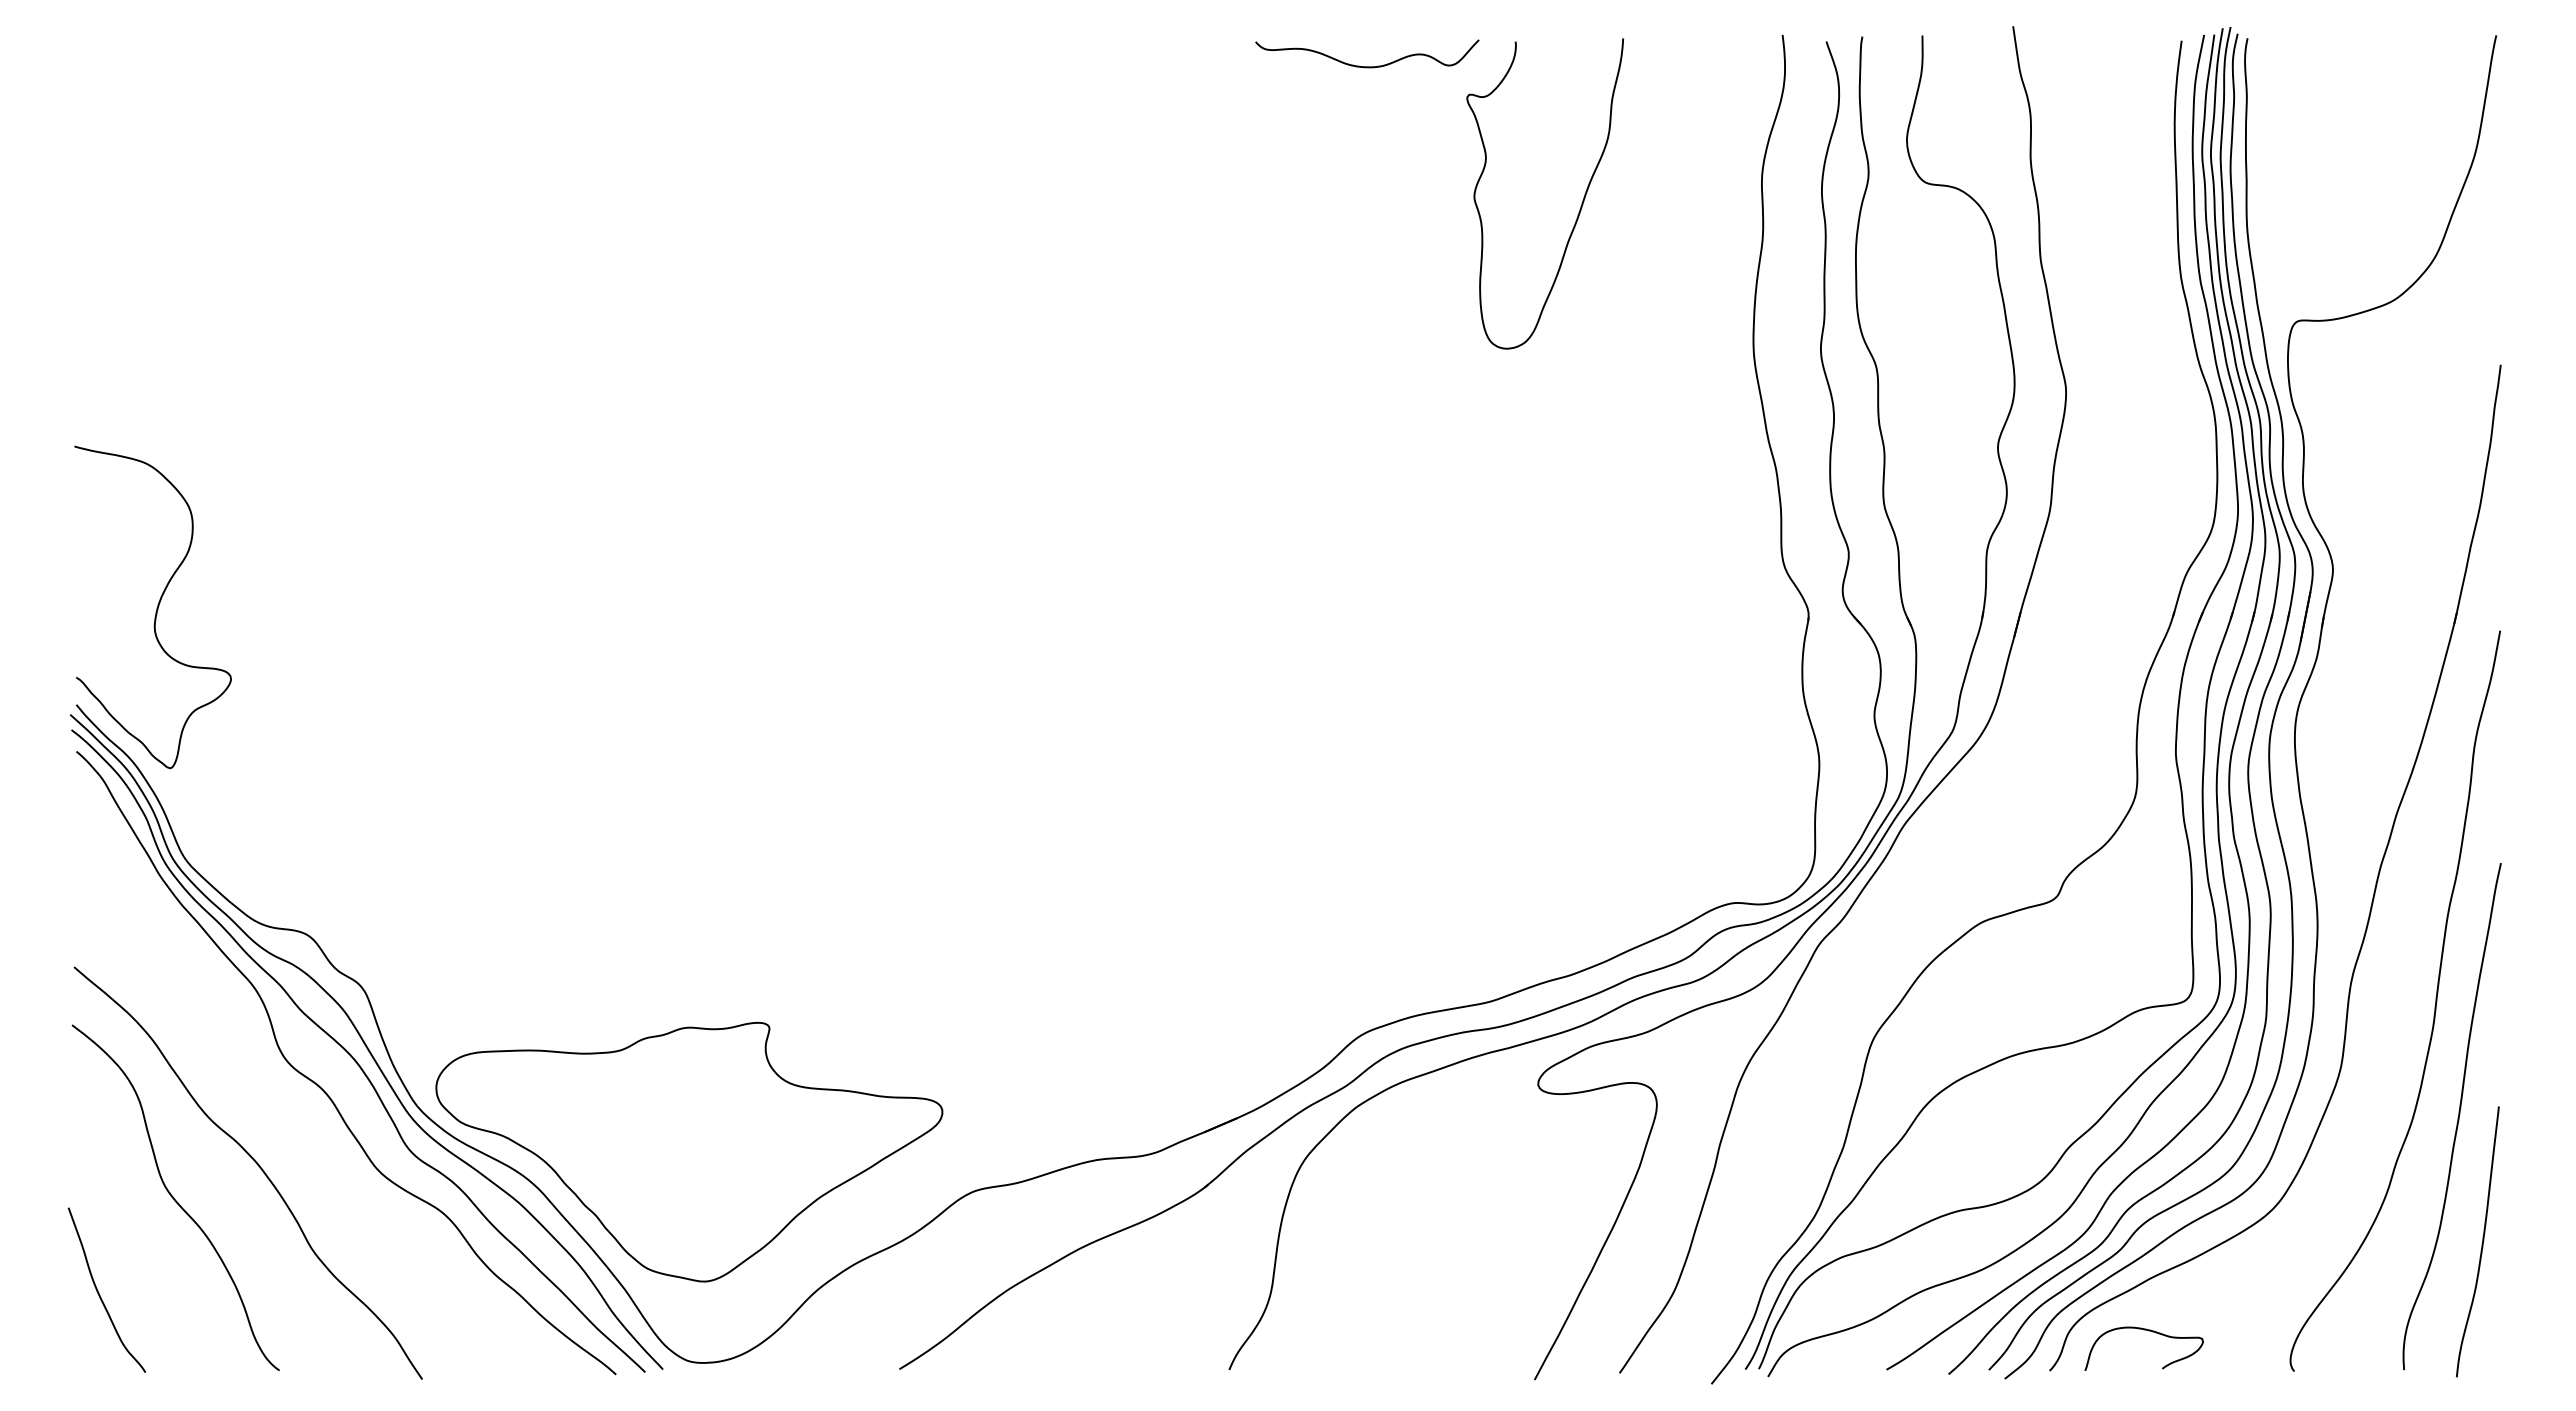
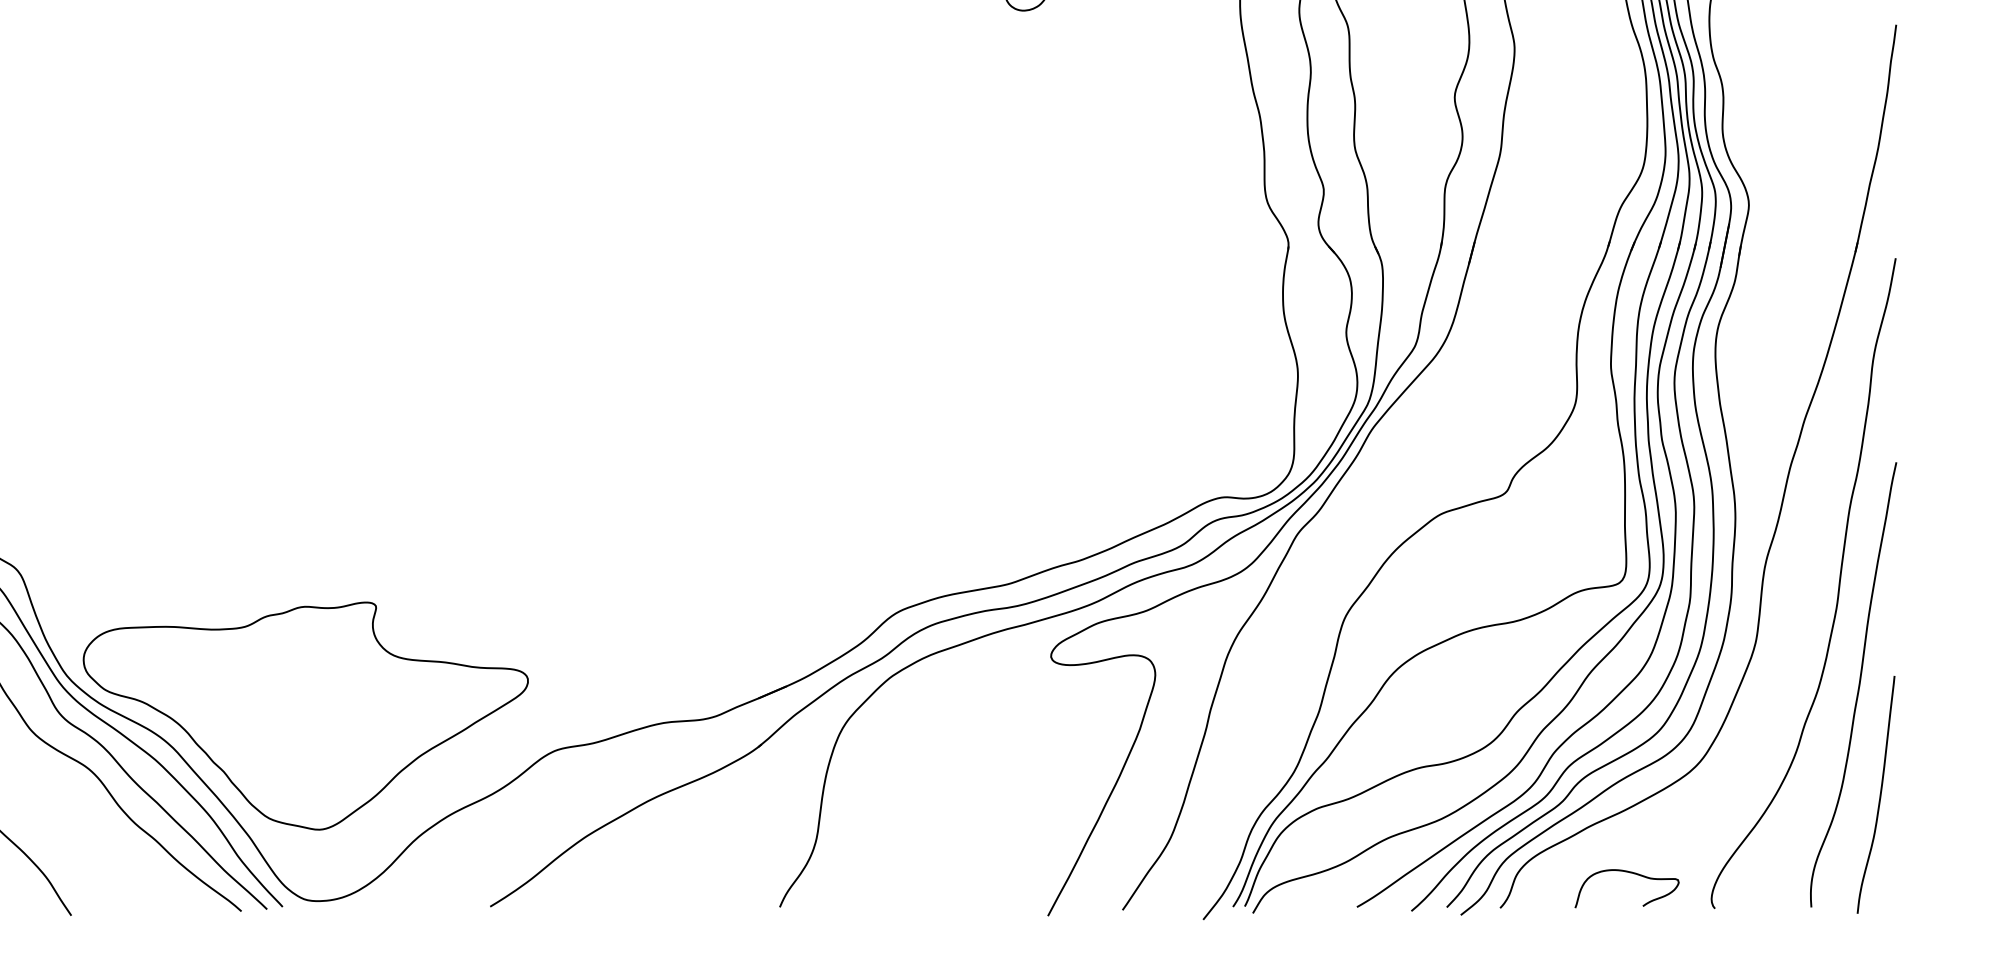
curve: (2148, 1331) -> (1630, 873), moved

